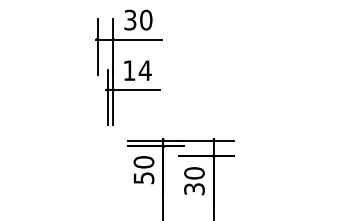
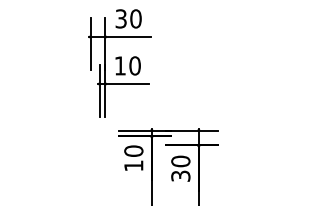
text: (145, 70) -> (135, 65), 14 -> 10
text: (143, 177) -> (133, 165), 50 -> 10

